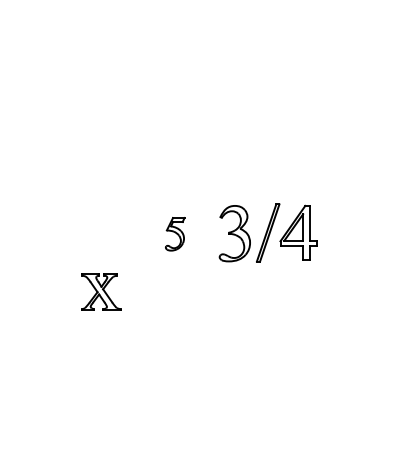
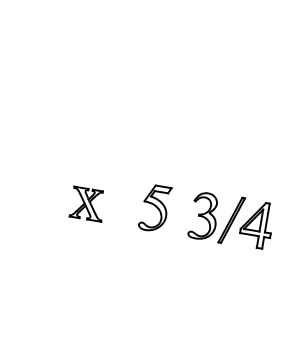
part: (174, 234) -> (154, 208), size x1.67
part: (101, 291) -> (88, 203), moved

